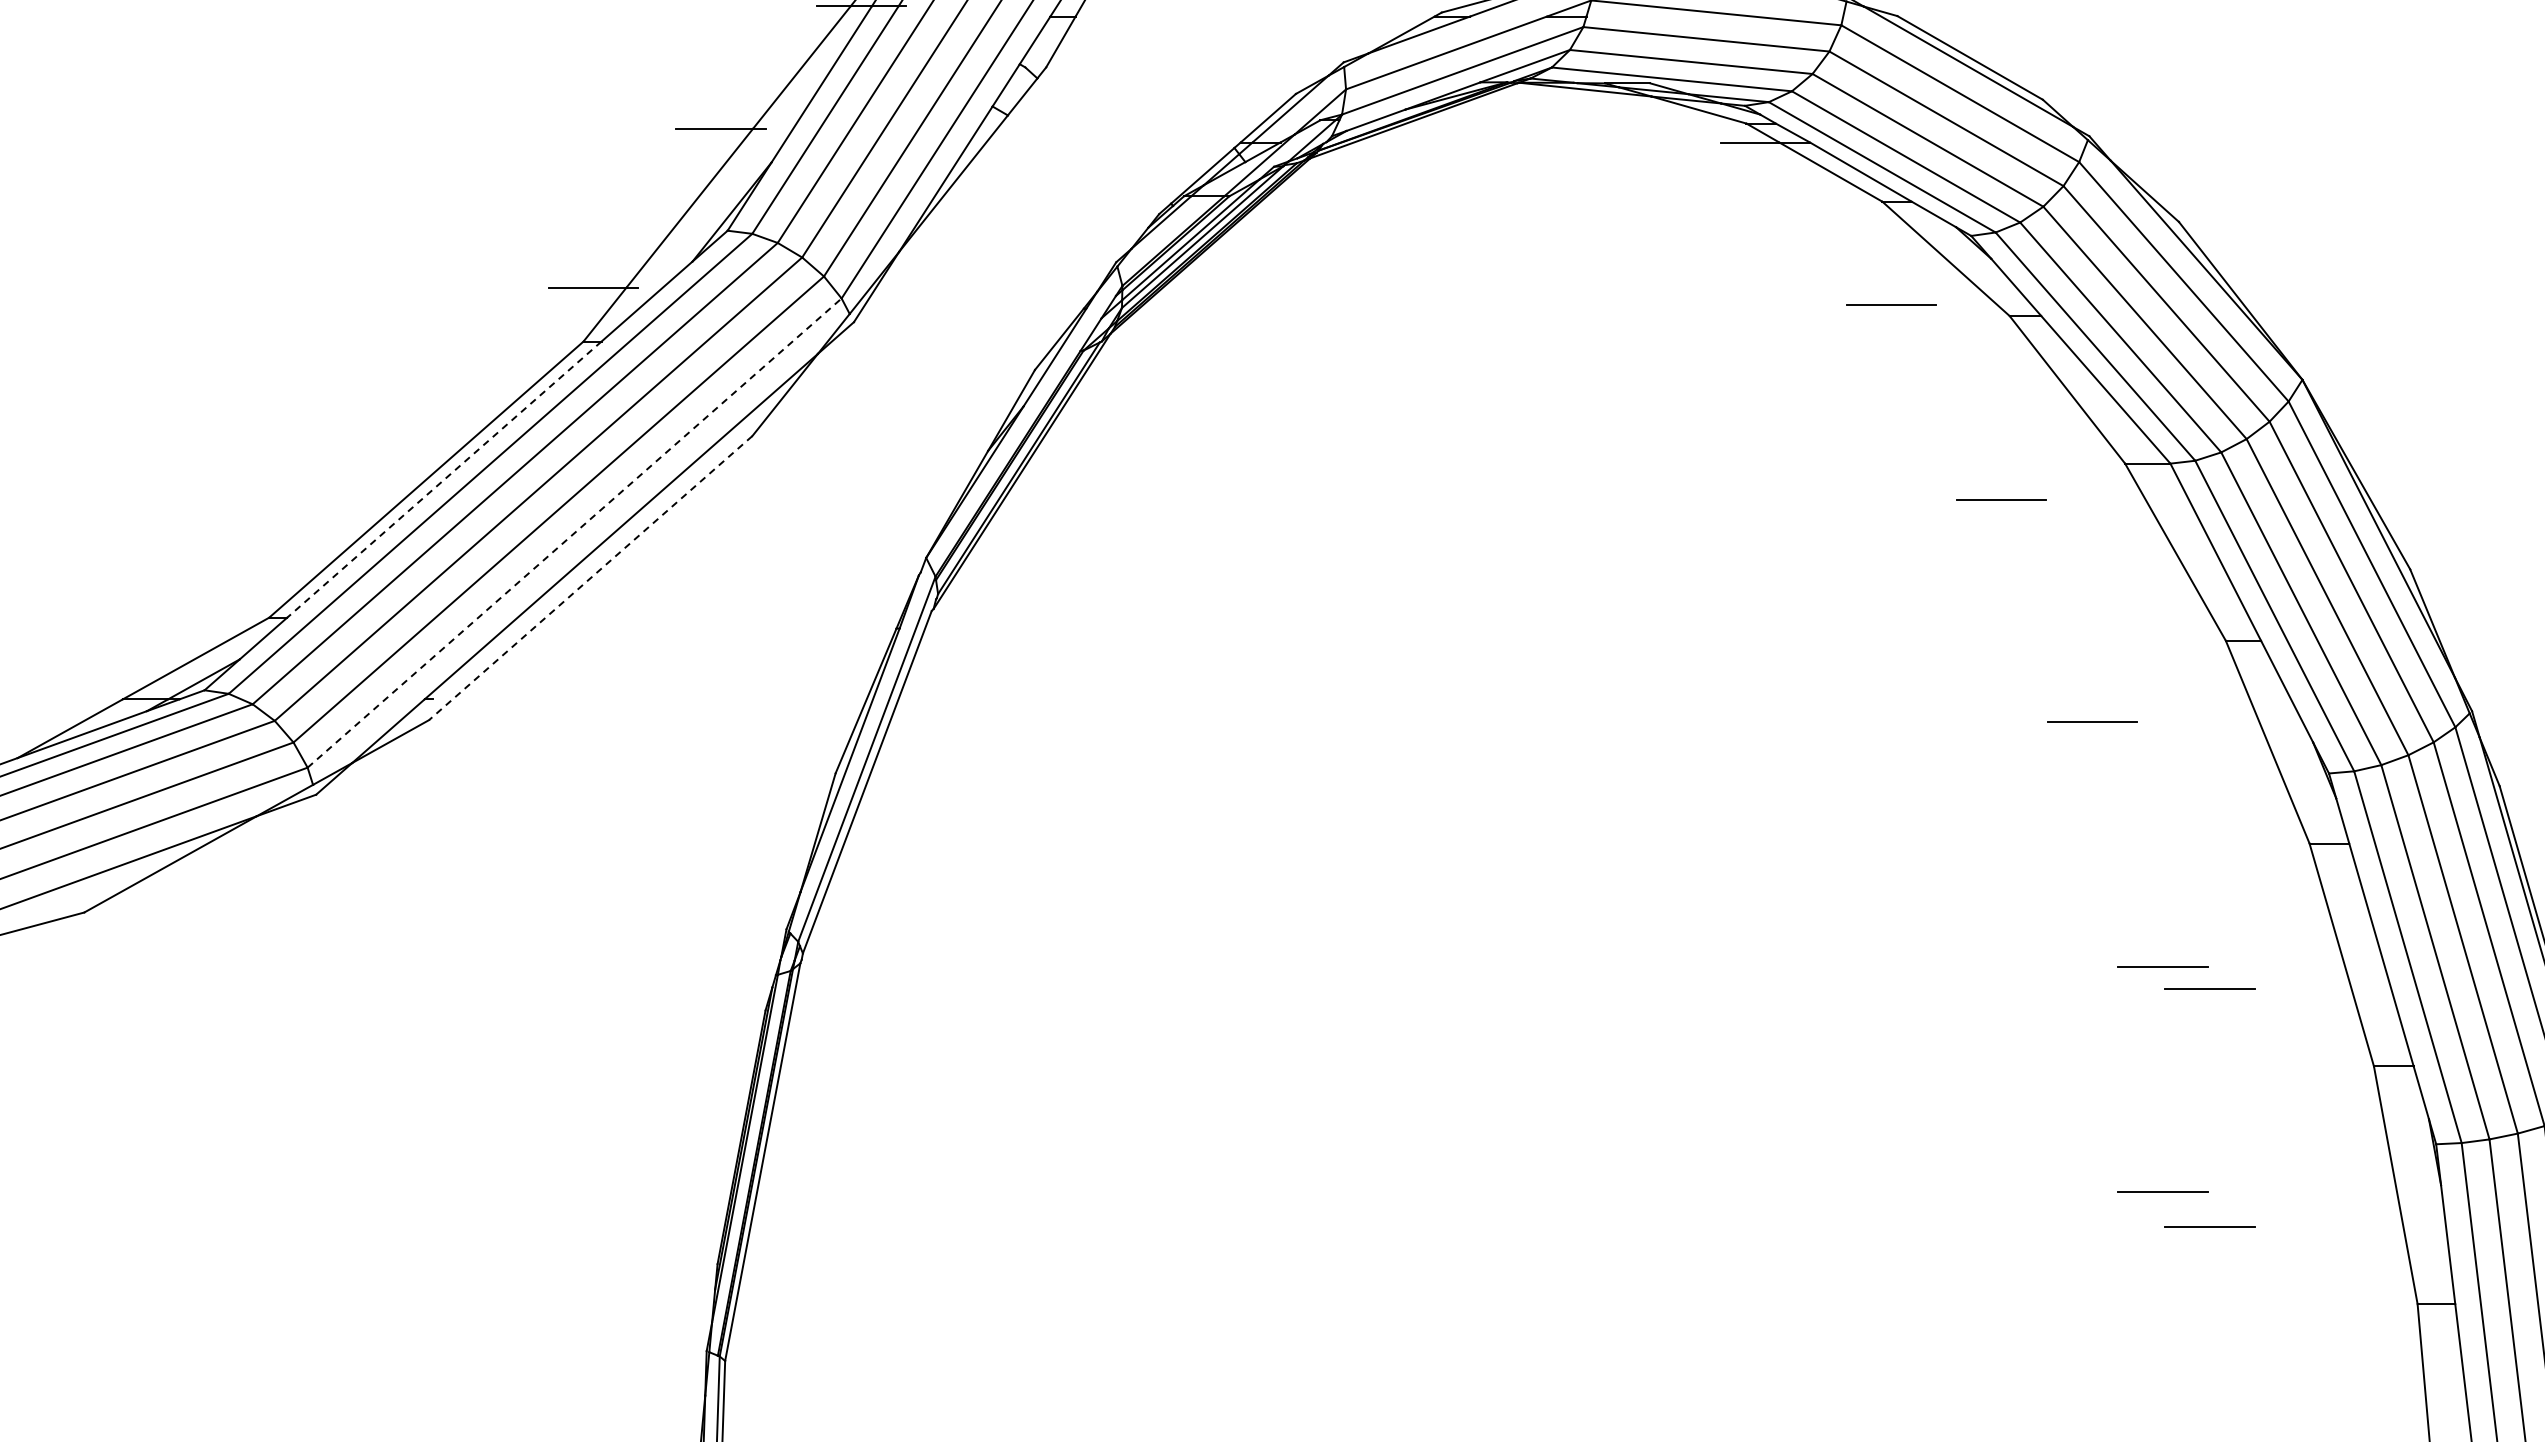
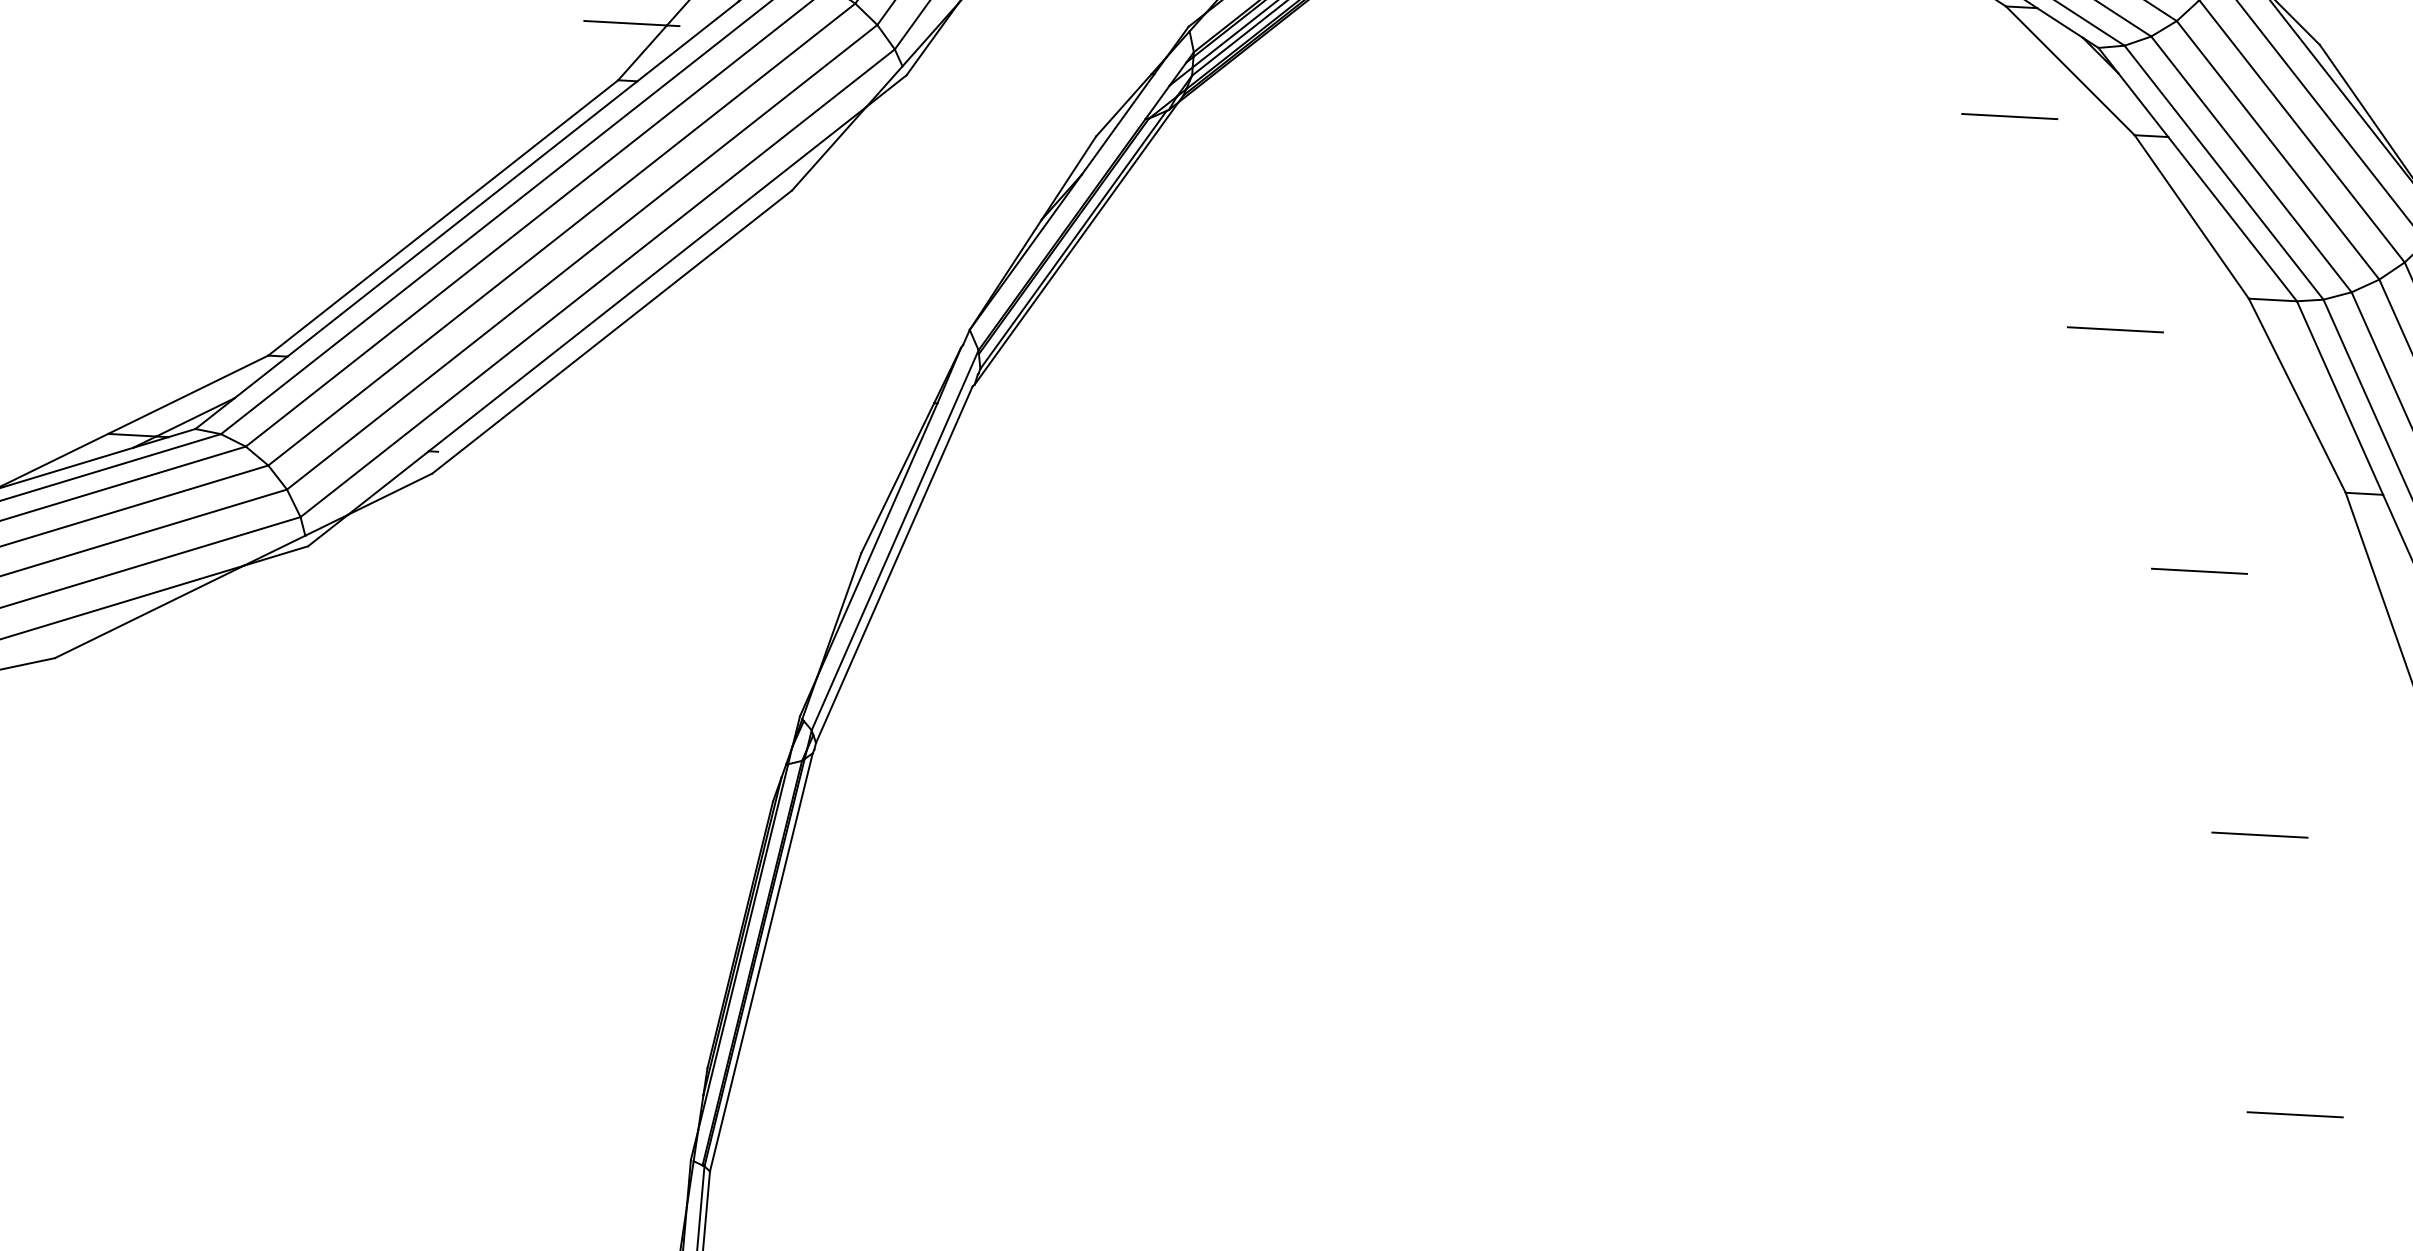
line: (444, 479) -> (462, 218), dashed -> solid
line: (575, 532) -> (598, 282), dashed -> solid
line: (590, 578) -> (611, 332), dashed -> solid
line: (2209, 988) -> (2308, 861), removed
line: (2162, 1191) -> (2246, 1074), removed

